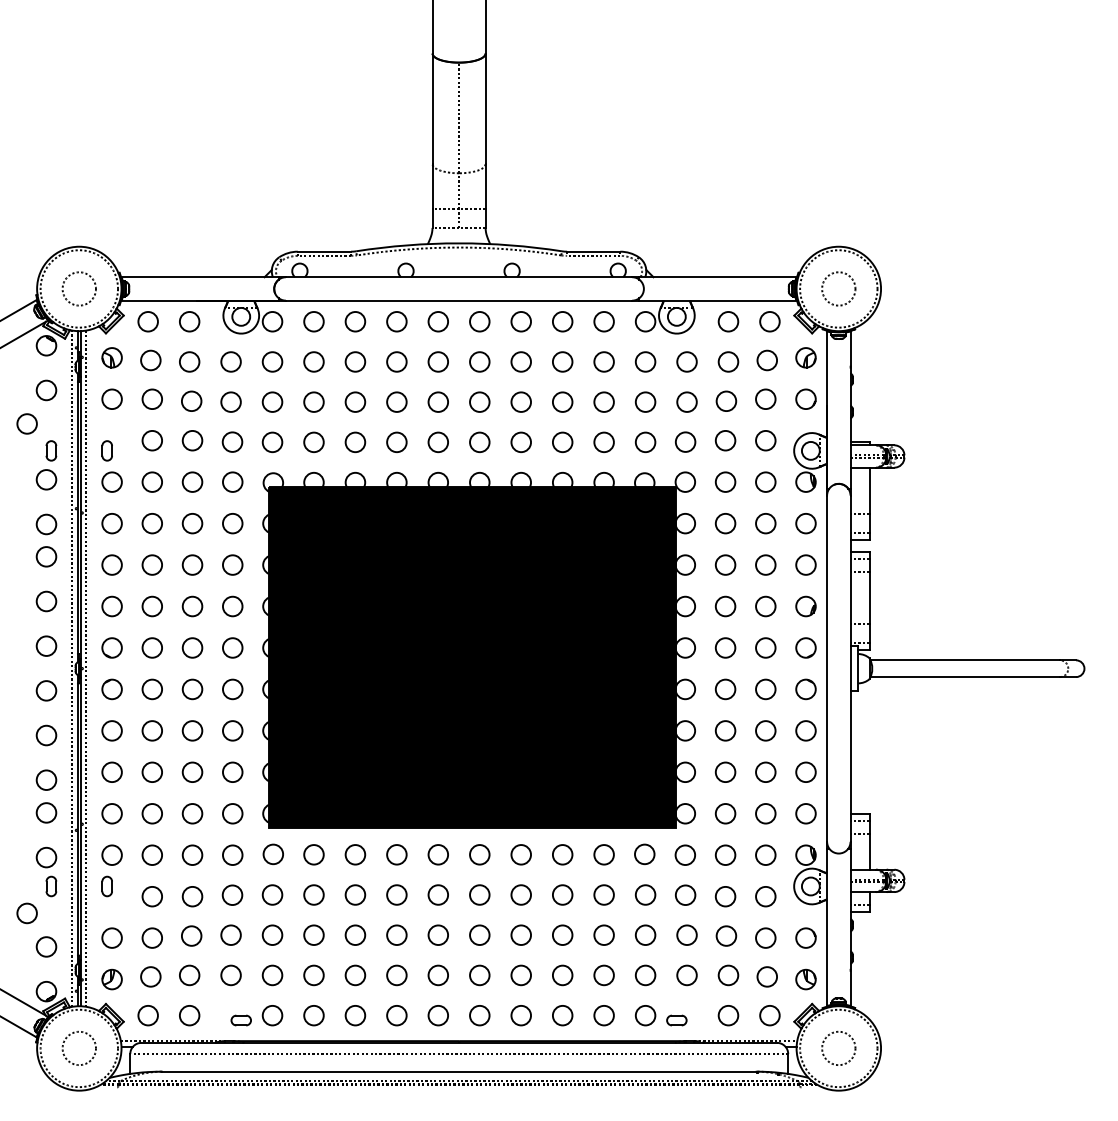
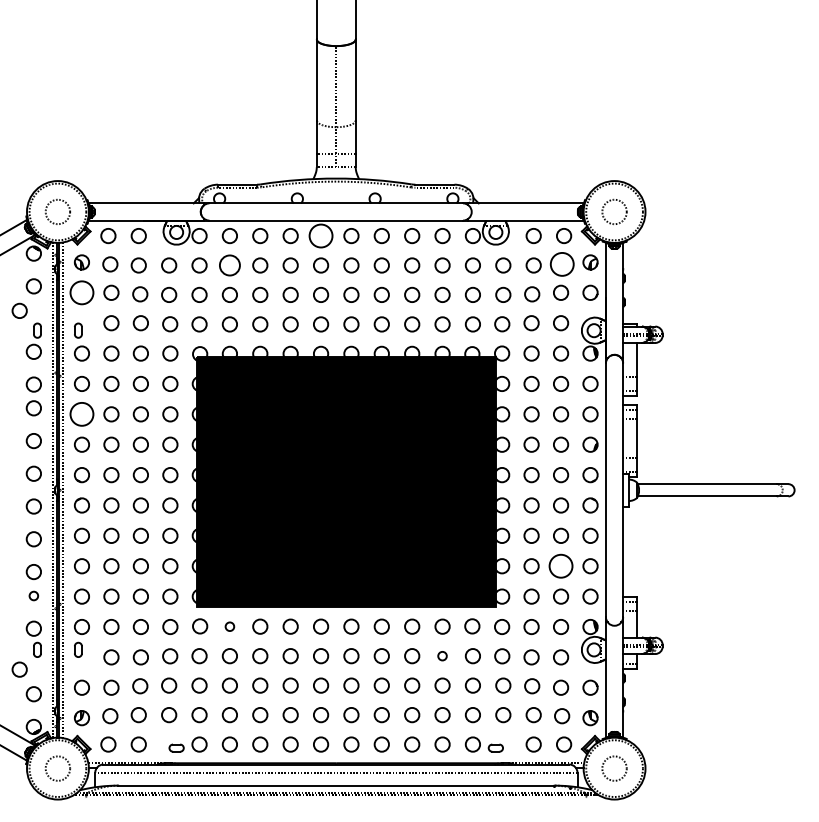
circle: (438, 321) -> (321, 235), size x1.6
circle: (766, 360) -> (561, 264), size x1.6
circle: (313, 361) -> (229, 265), size x1.4
circle: (111, 399) -> (81, 293), size x1.6
circle: (111, 564) -> (81, 413), size x1.6
circle: (765, 772) -> (560, 566), size x1.6
circle: (46, 812) -> (33, 595), size x0.6
circle: (313, 854) -> (229, 626), size x0.6
circle: (603, 894) -> (442, 655), size x0.6

